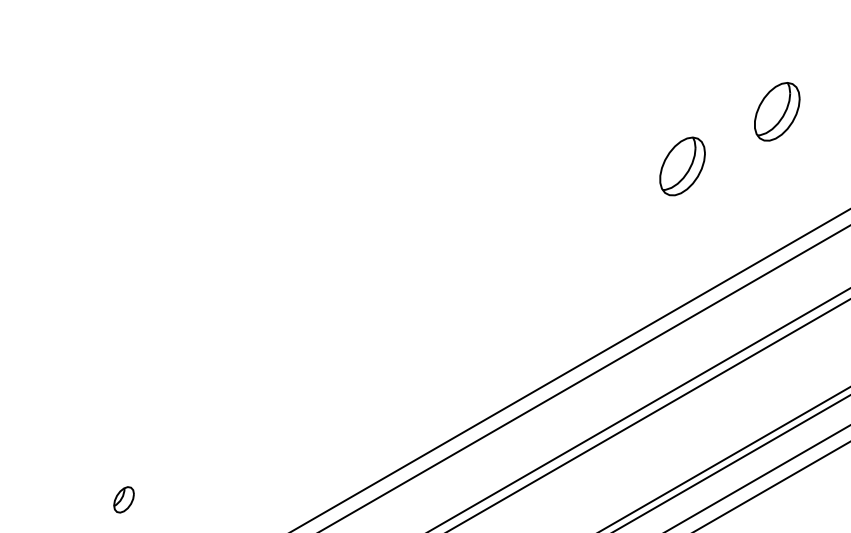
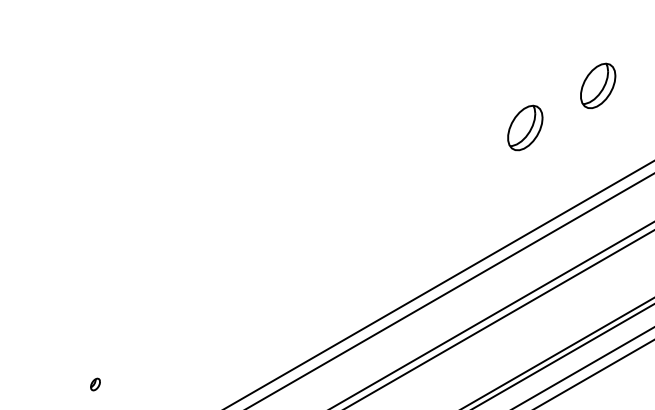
part: (124, 499) -> (95, 384), size x0.6

